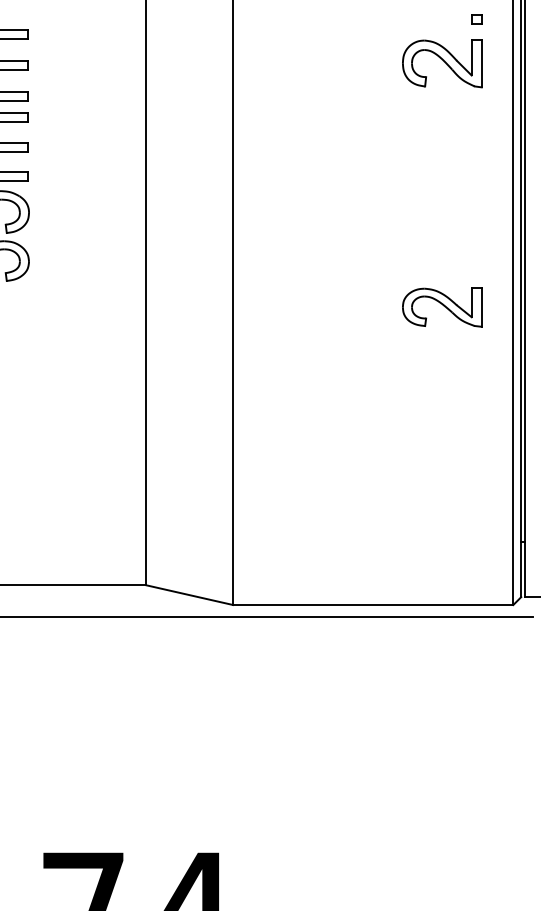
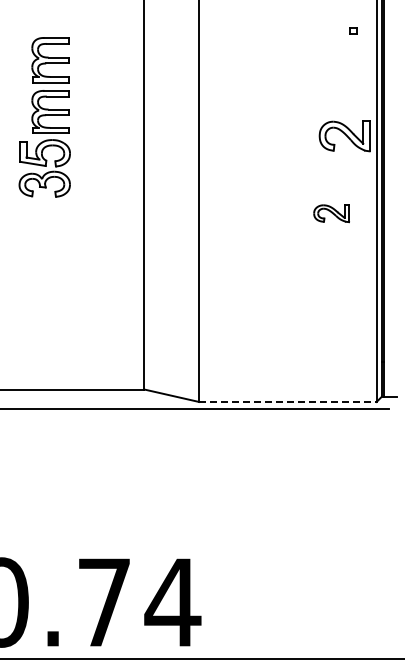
part: (442, 63) -> (344, 136), moved
part: (442, 307) -> (331, 213), size x0.7
line: (372, 605) -> (287, 402), solid -> dashed

